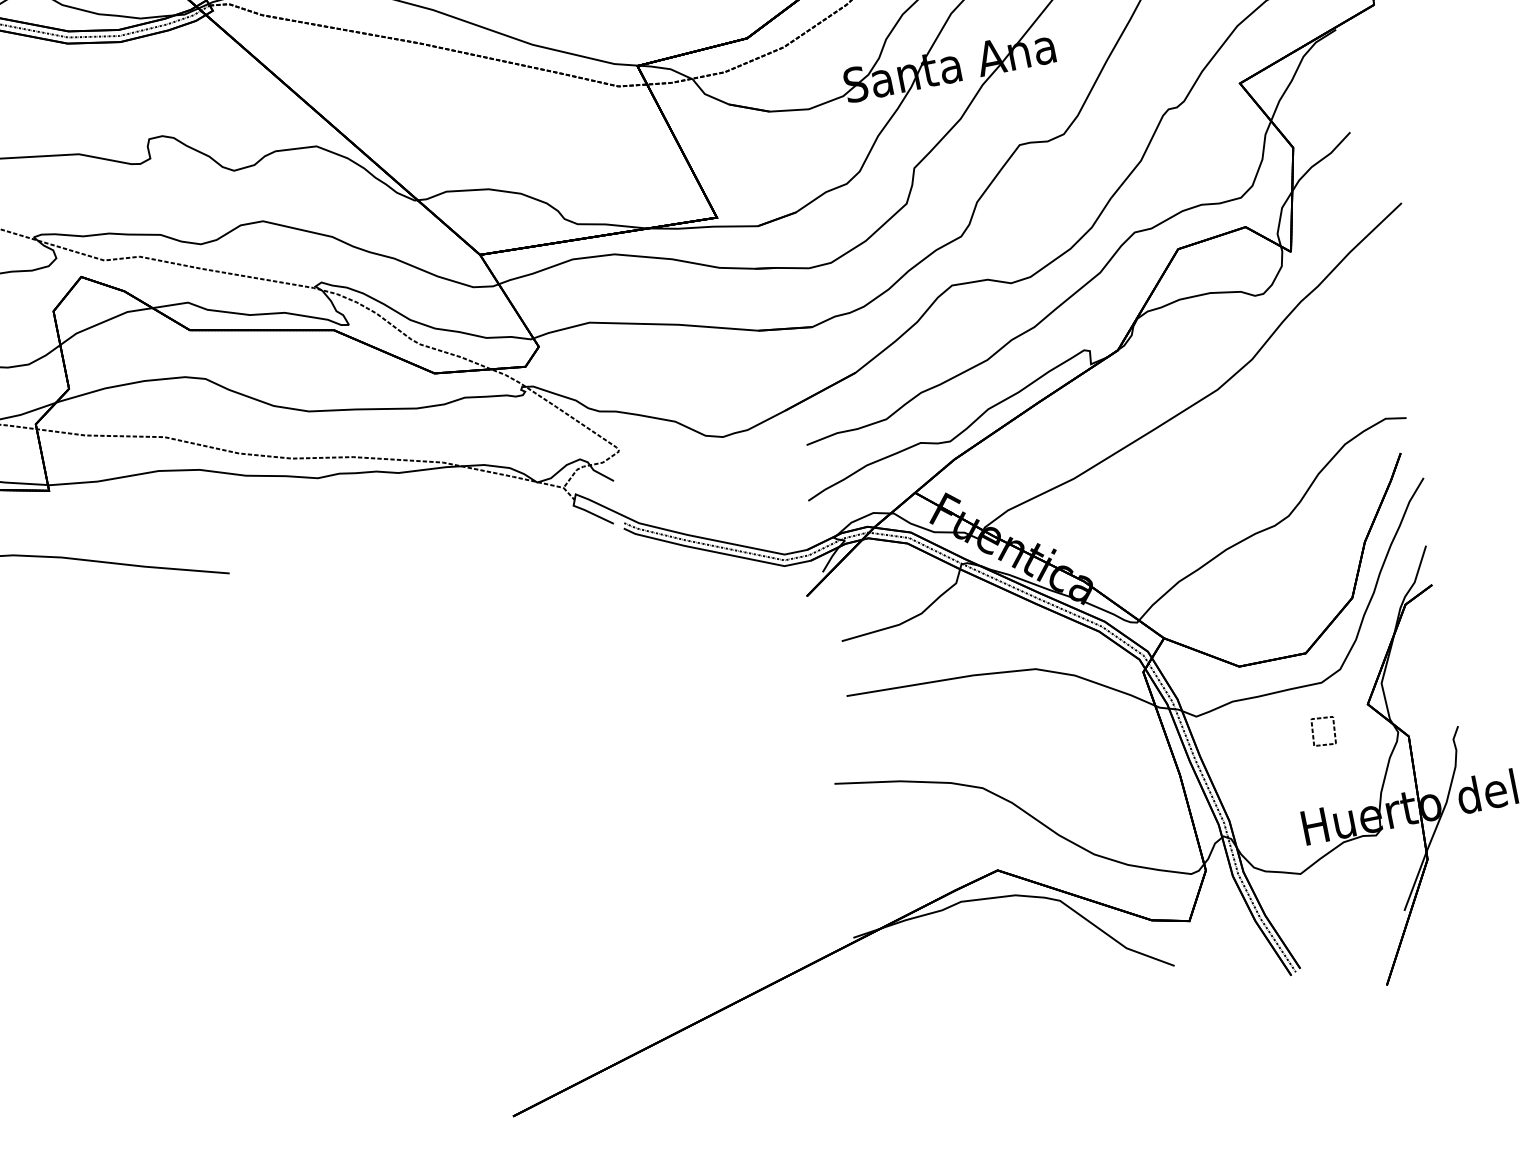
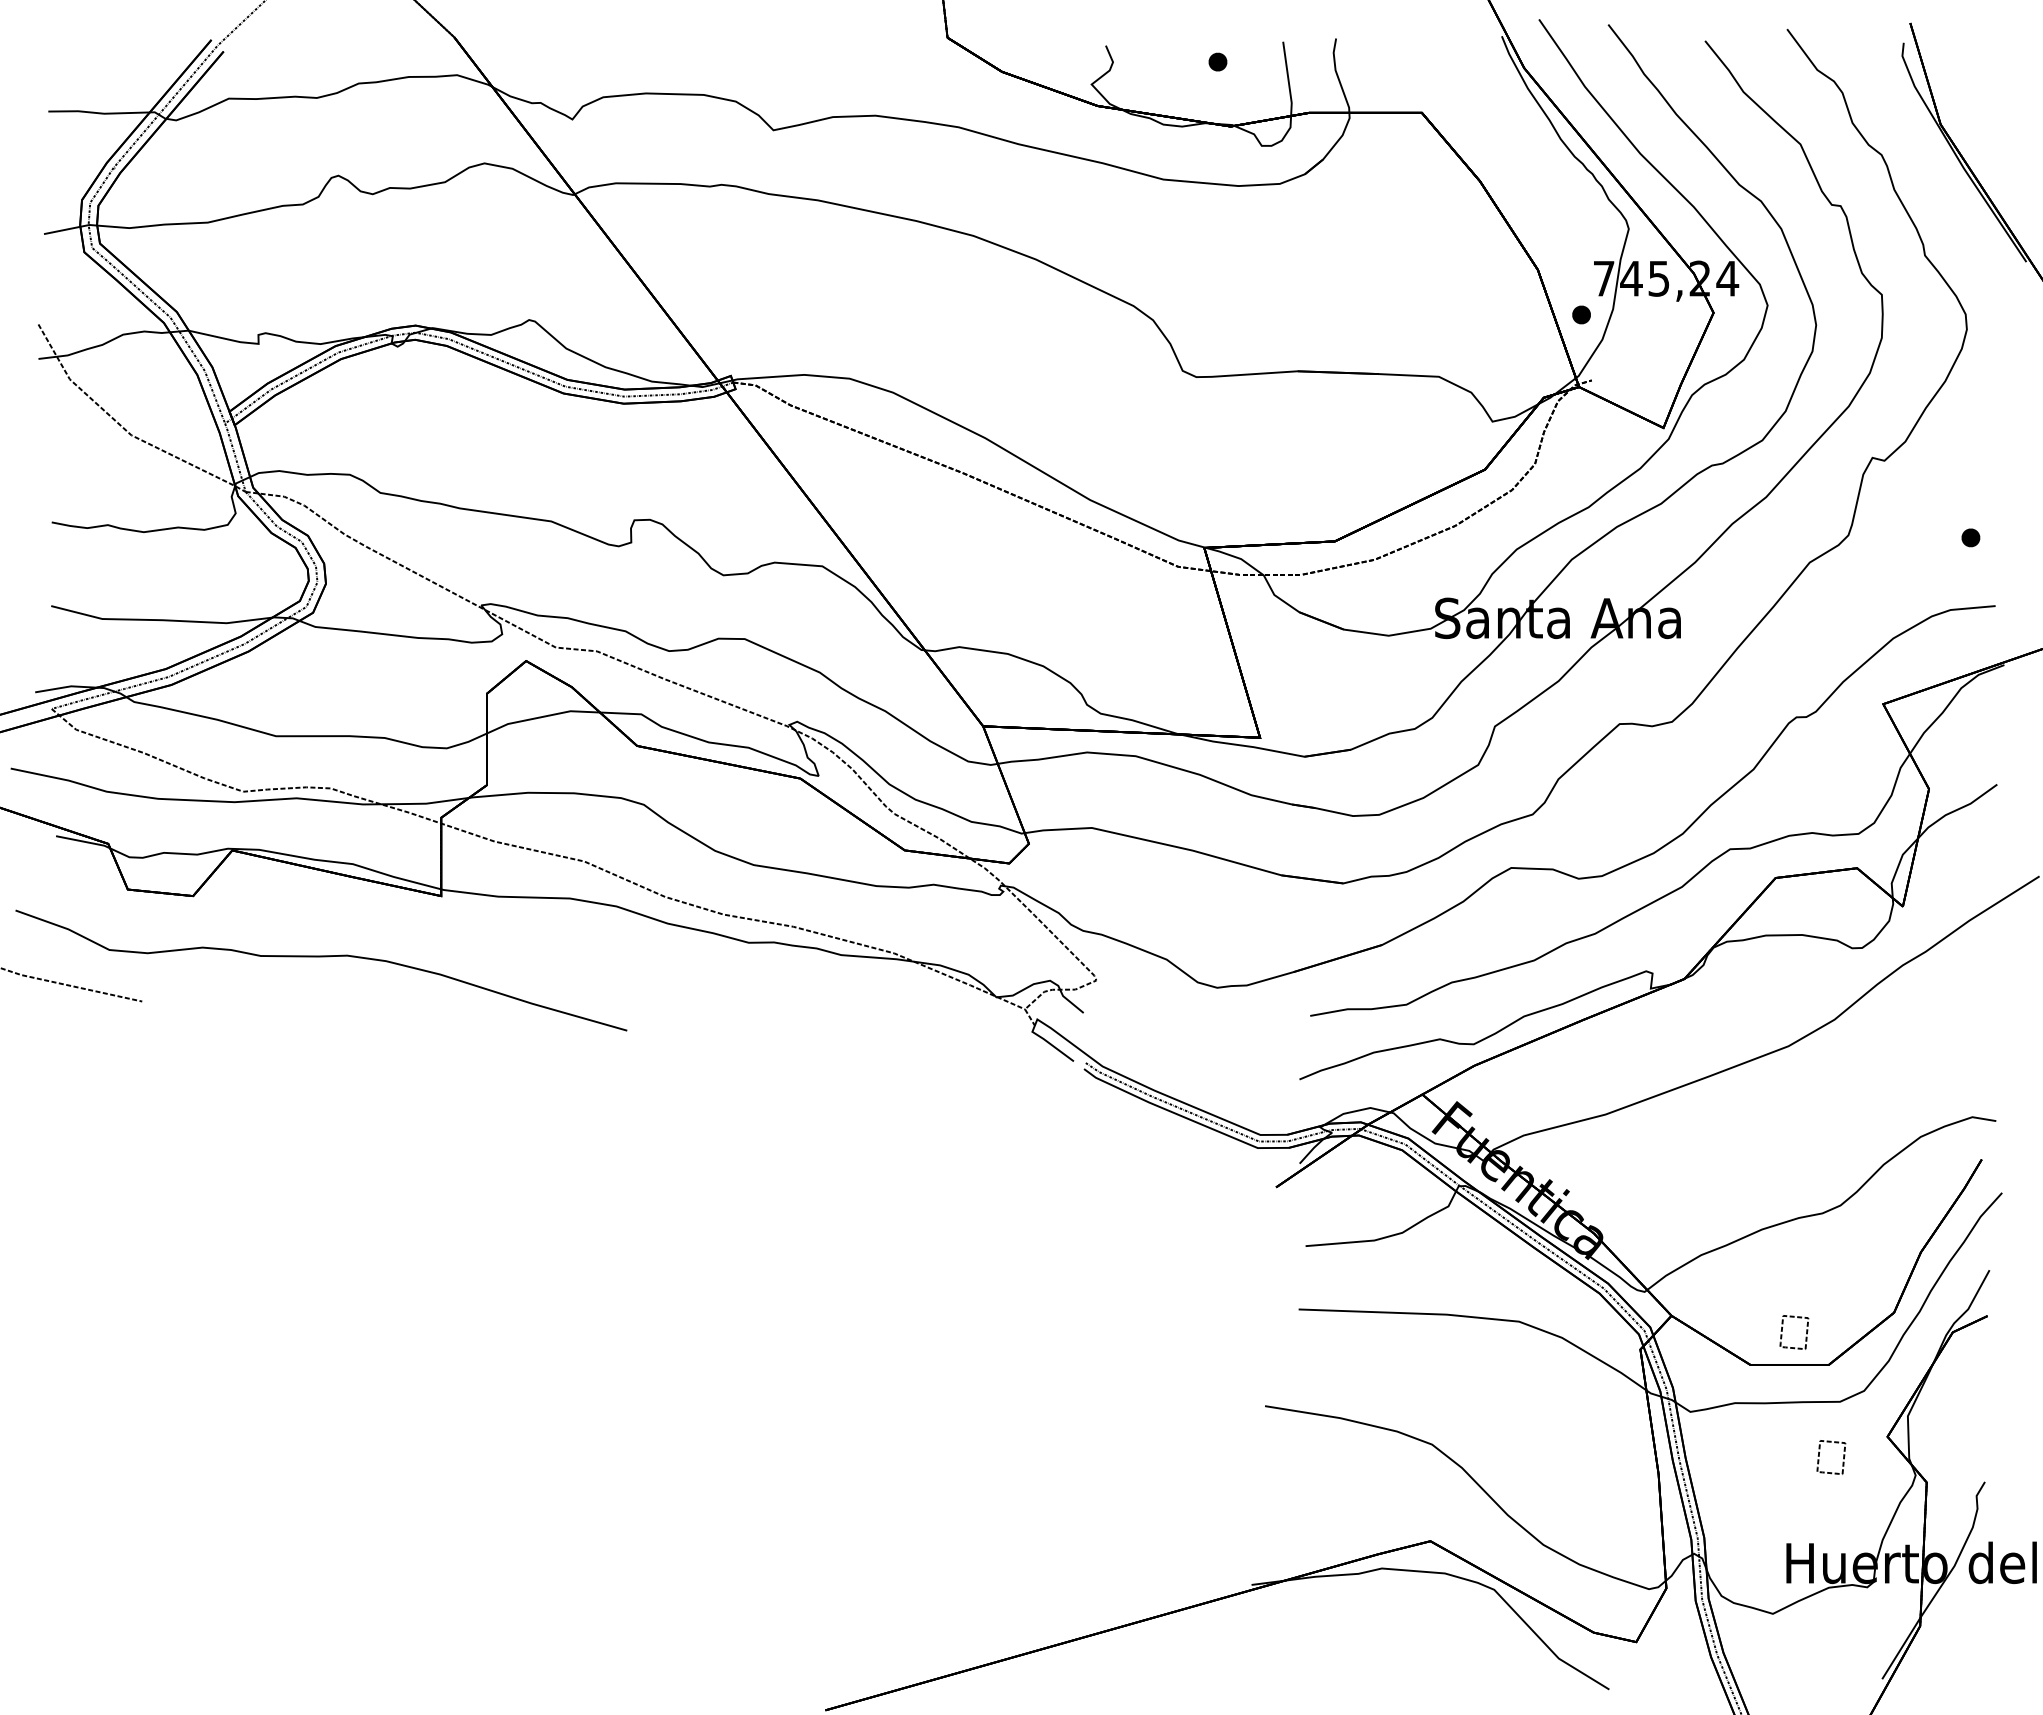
part: (1281, 629) -> (1806, 1332), added

